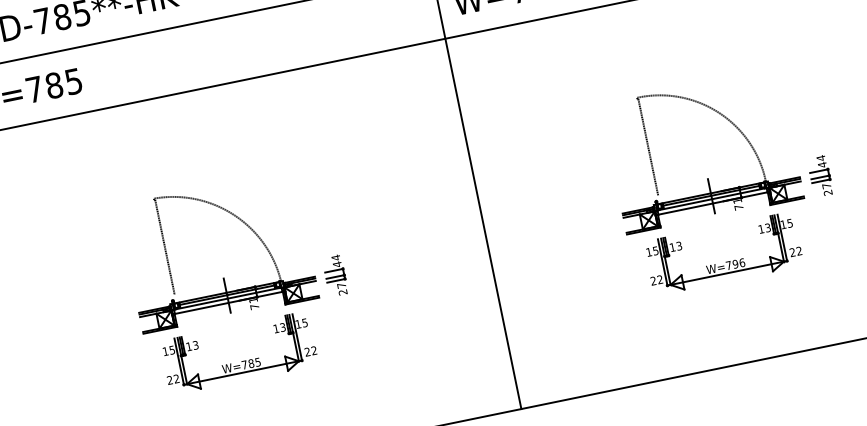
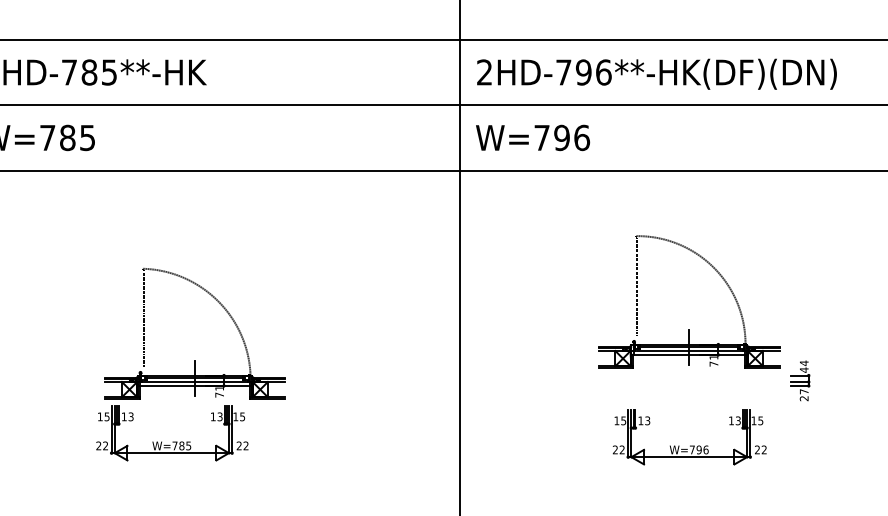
part: (708, 178) -> (689, 329), moved
part: (335, 275) -> (305, 380), removed
part: (241, 361) -> (172, 441), moved

